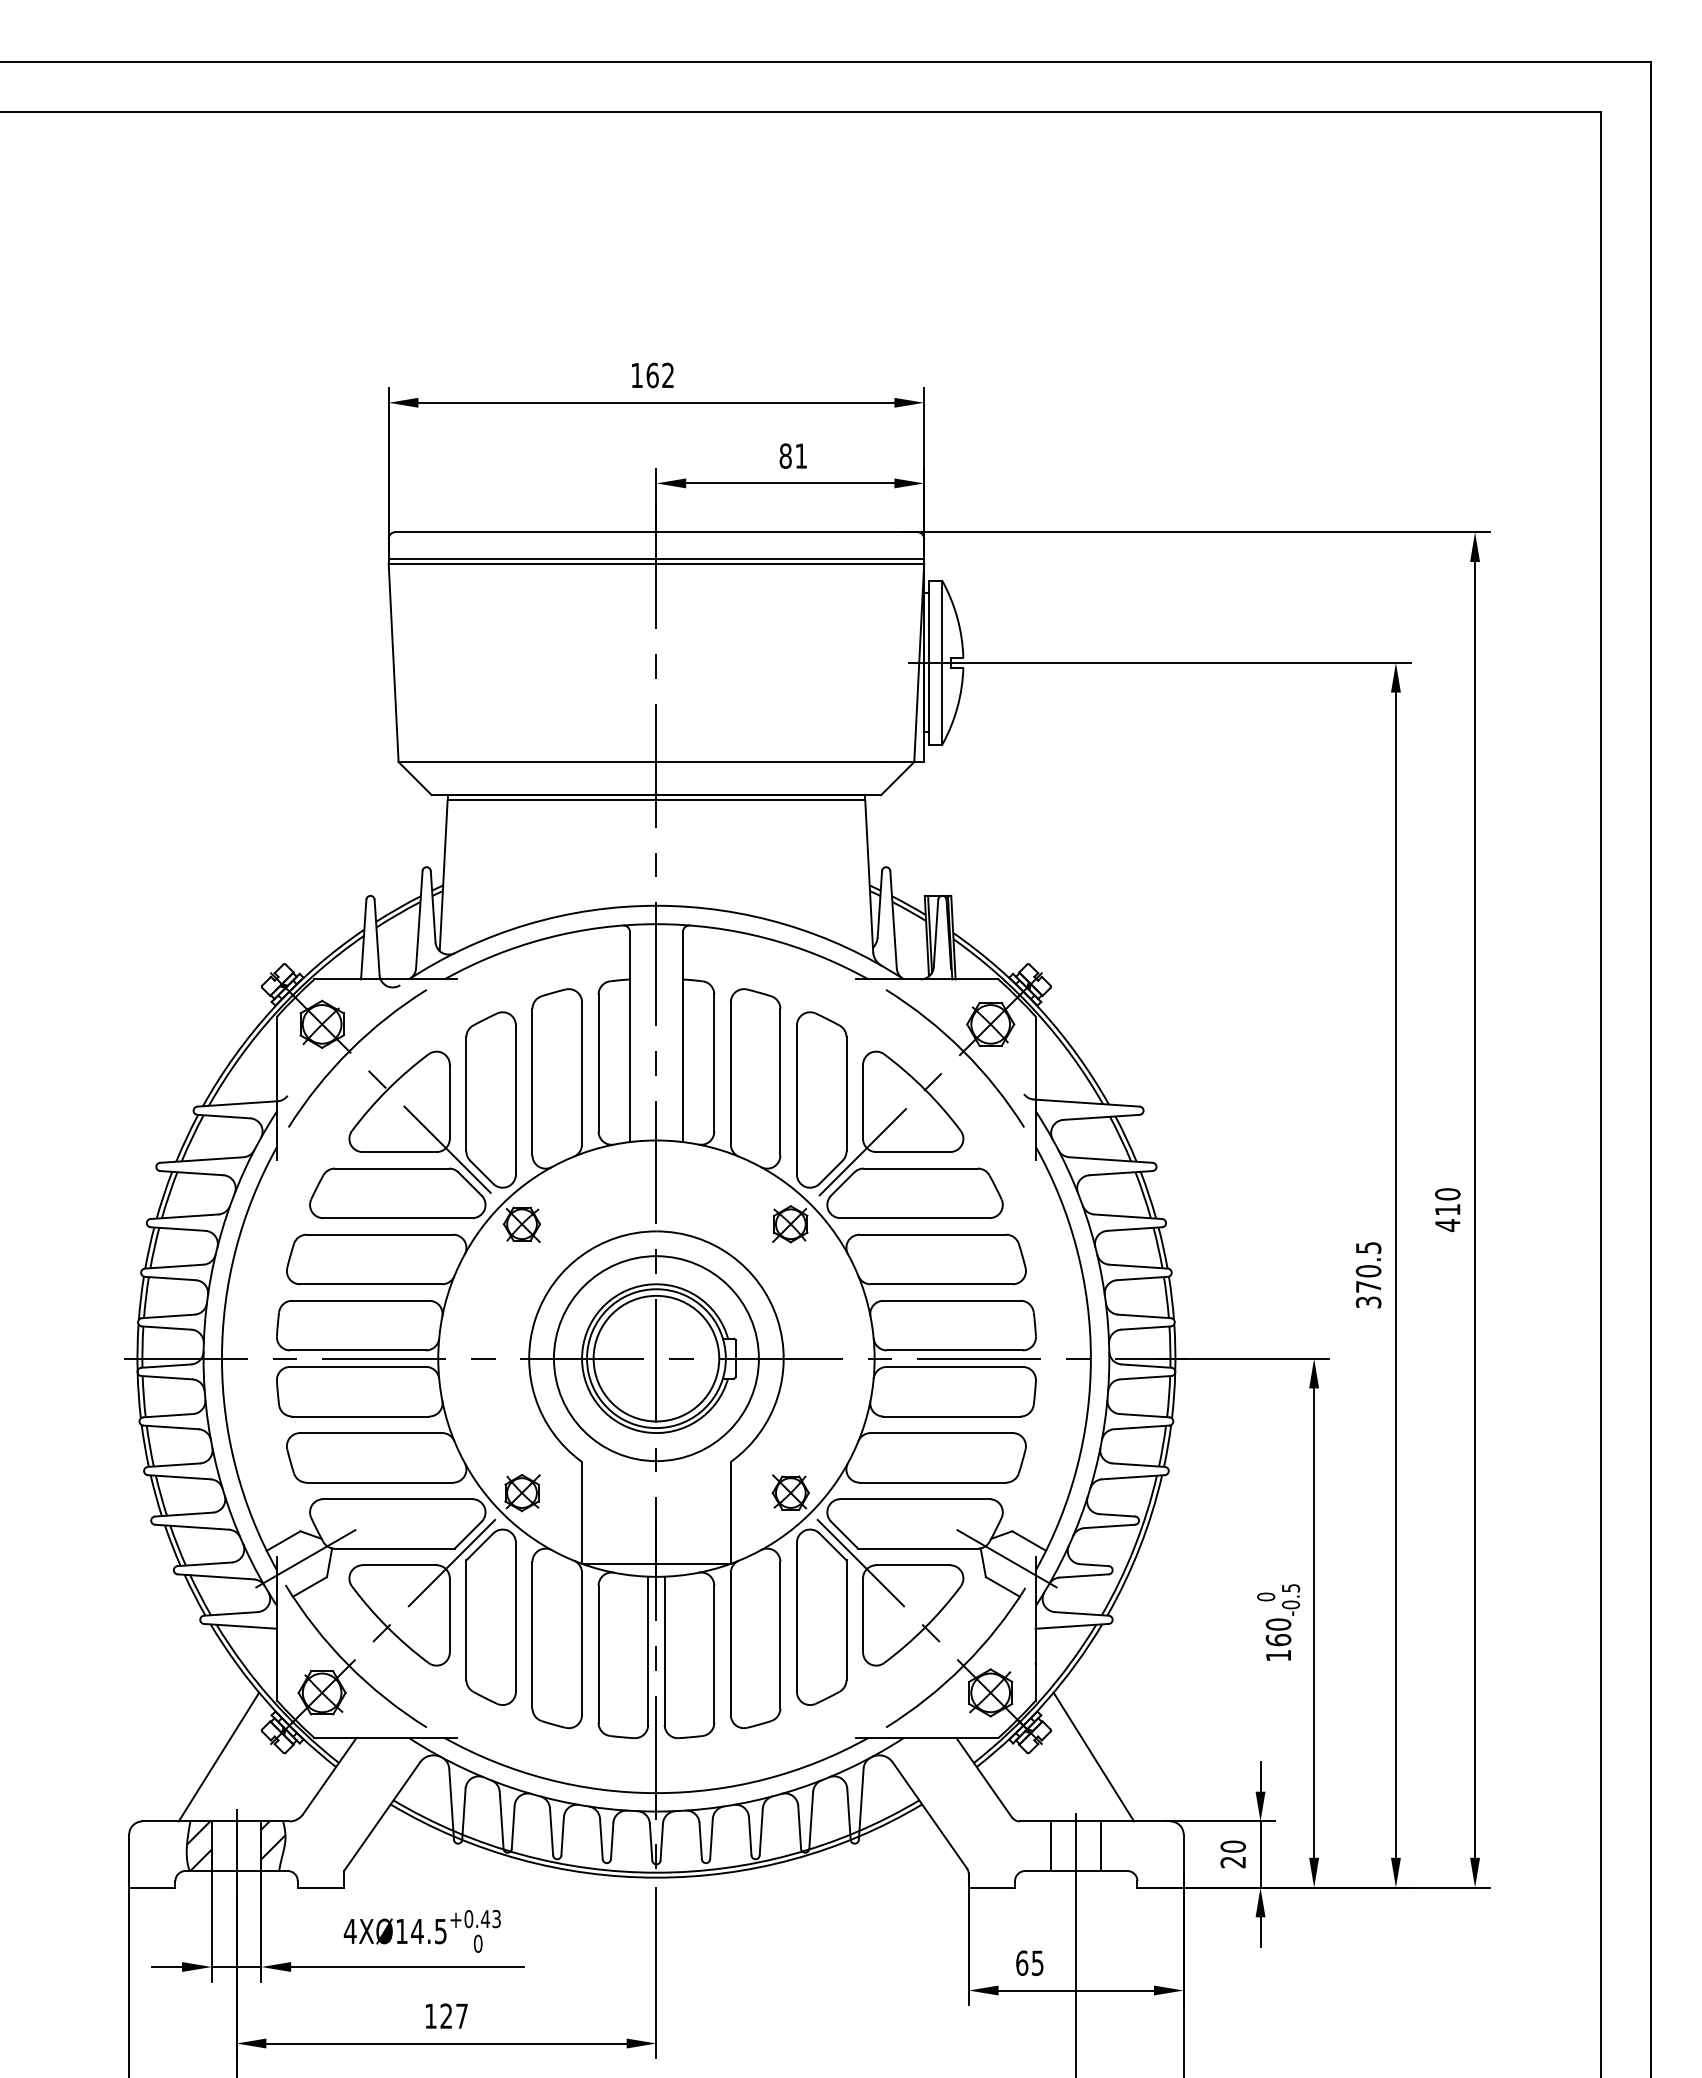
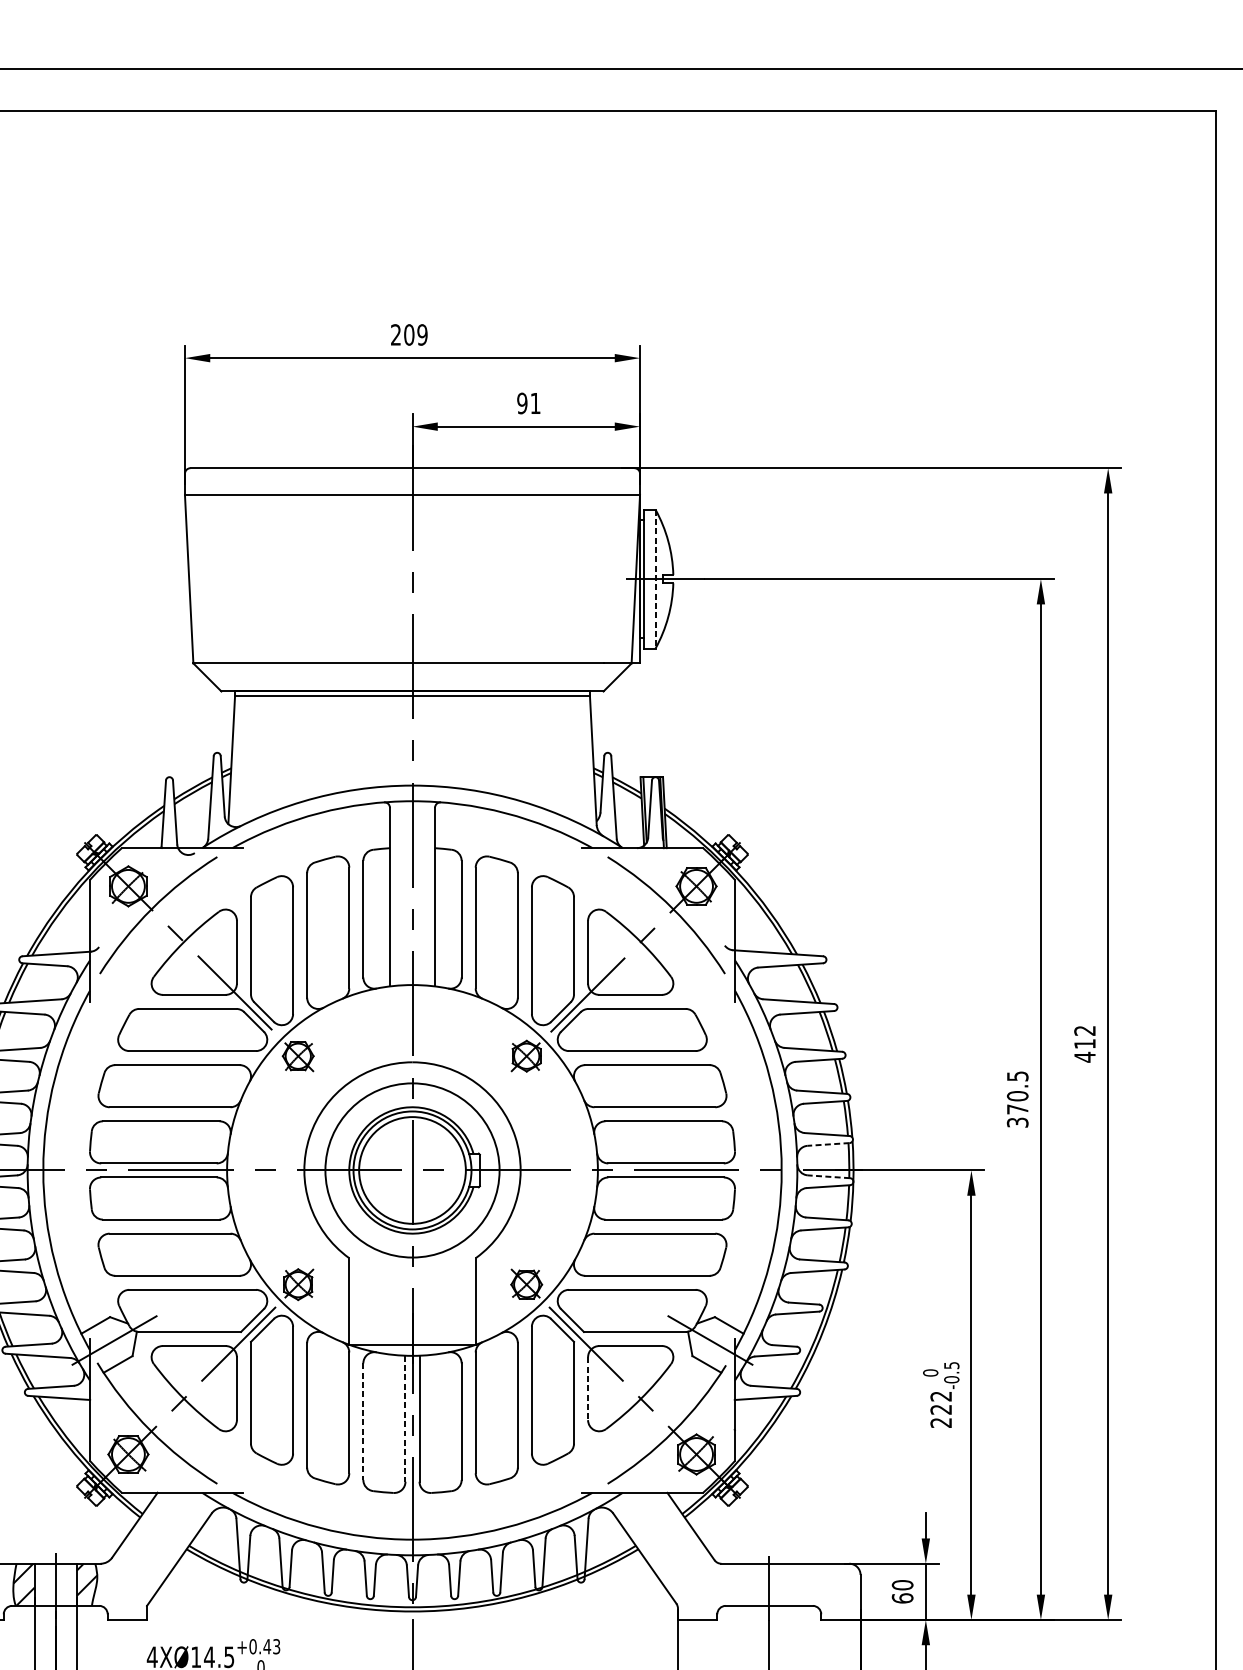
text: (652, 375) -> (409, 334), 162 -> 209
text: (785, 455) -> (522, 402), 81 -> 91
line: (656, 558) -> (412, 490), removed
line: (942, 662) -> (655, 578), solid -> dashed
text: (1447, 1194) -> (1084, 1030), 410 -> 412
line: (1146, 1328) -> (828, 1144), solid -> dashed
line: (1146, 1366) -> (828, 1177), solid -> dashed
line: (863, 1615) -> (588, 1388), solid -> dashed
text: (1278, 1639) -> (941, 1409), 160 -> 222
line: (648, 1651) -> (405, 1419), solid -> dashed
line: (598, 1654) -> (363, 1421), solid -> dashed
line: (218, 1756) -> (40, 1508), removed
line: (1093, 1756) -> (783, 1508), removed
line: (1051, 1846) -> (748, 1585), removed
line: (1101, 1846) -> (790, 1585), removed
text: (1232, 1862) -> (902, 1598), 20 -> 60

